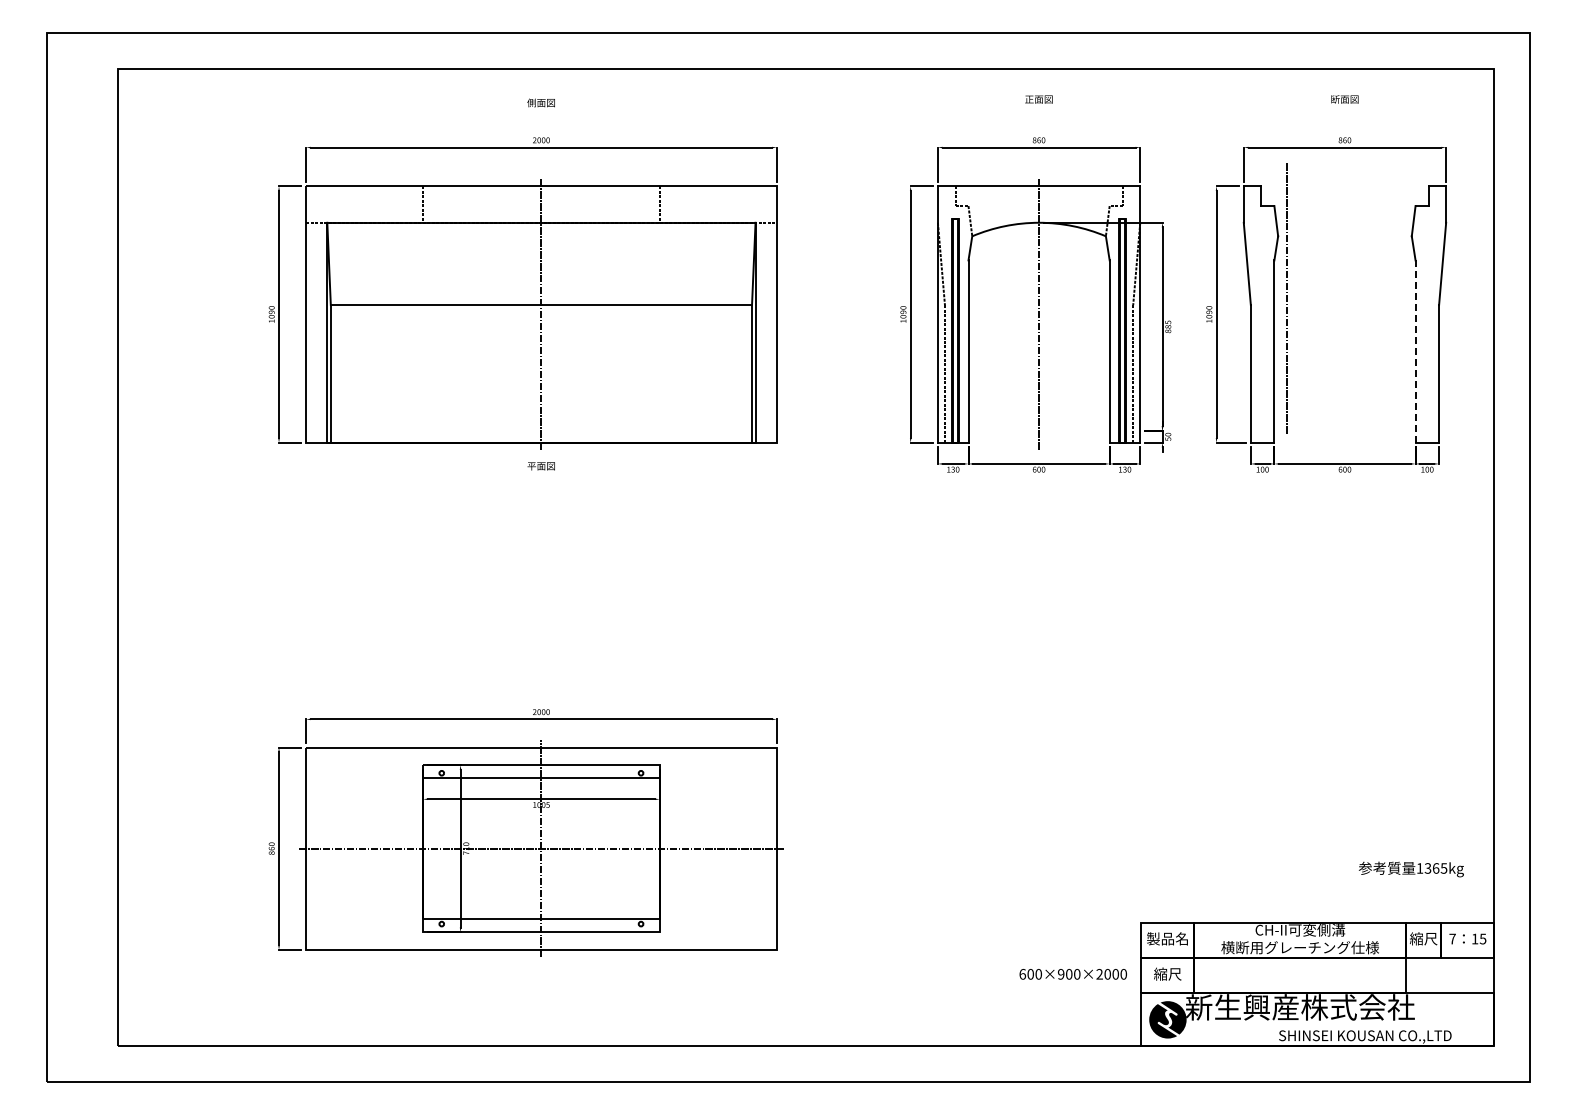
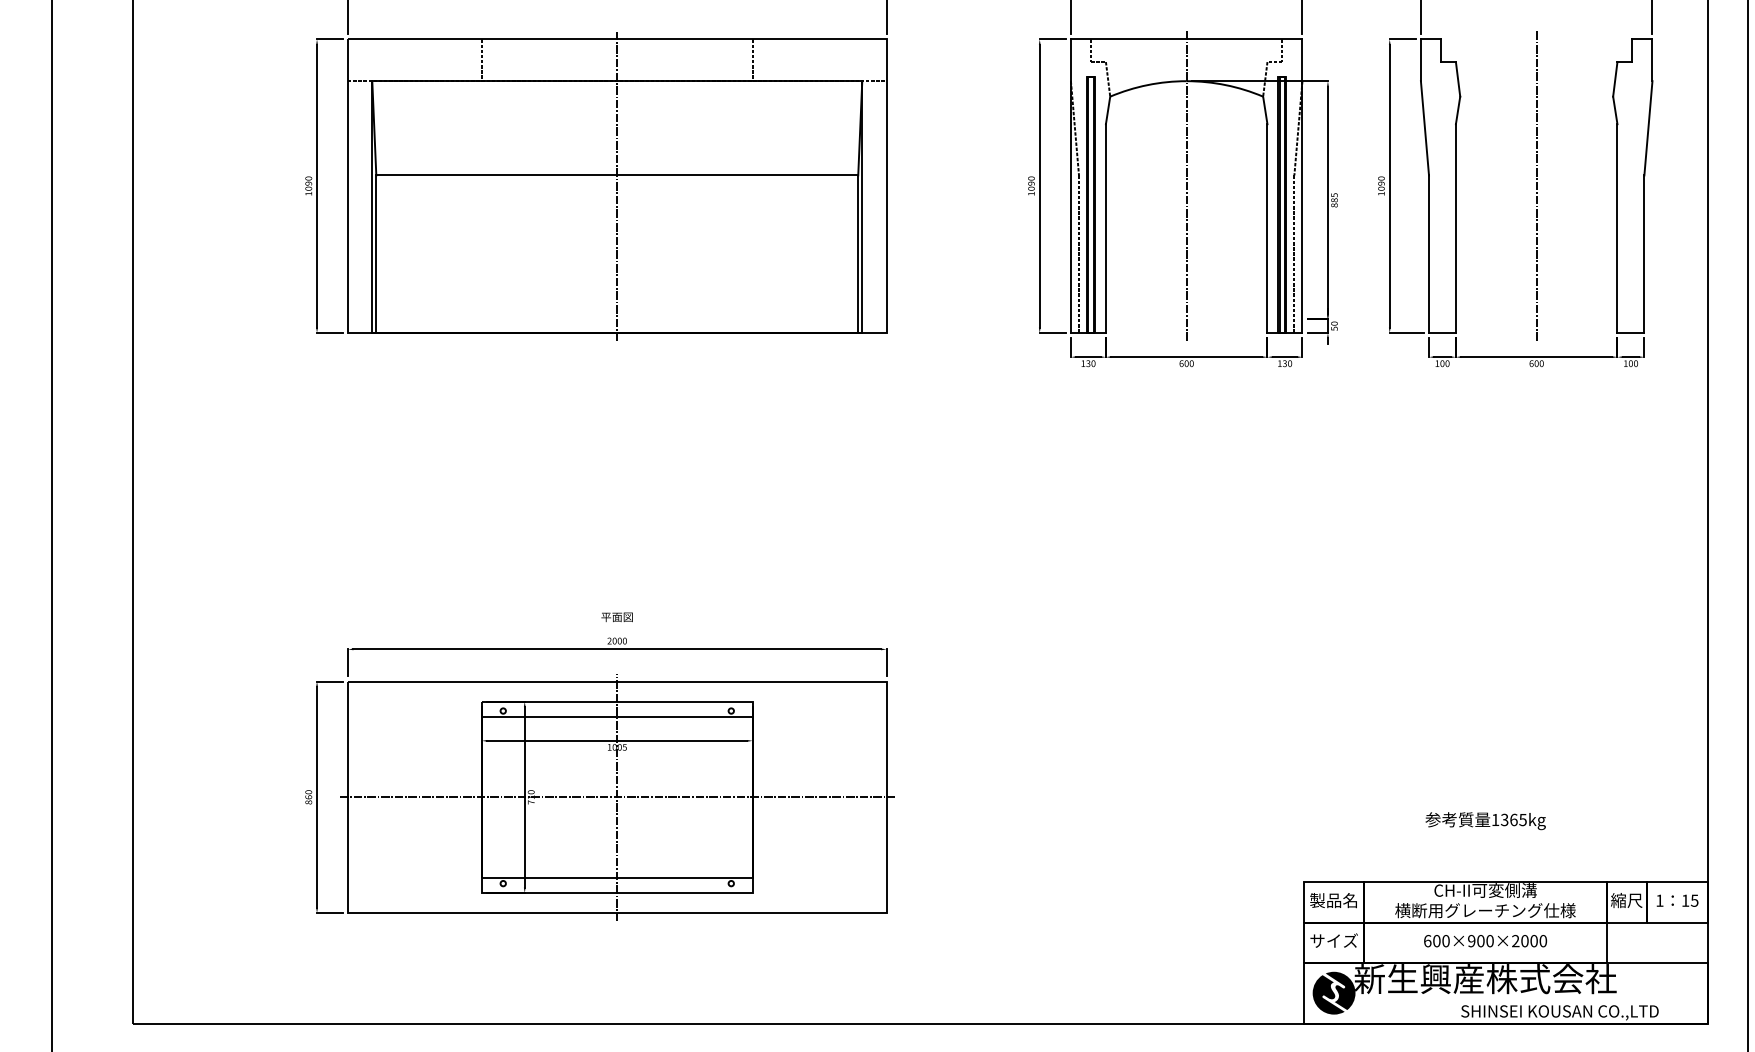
line: (1286, 298) -> (1536, 186), moved
line: (1415, 352) -> (1617, 229), dashed -> solid
text: (540, 466) -> (616, 617), moved
text: (1410, 869) -> (1484, 821), moved
text: (1452, 938) -> (1659, 900), 7 -> 1
text: (1167, 973) -> (1333, 940), 縮尺 -> サイズ
text: (1072, 974) -> (1484, 941), moved

